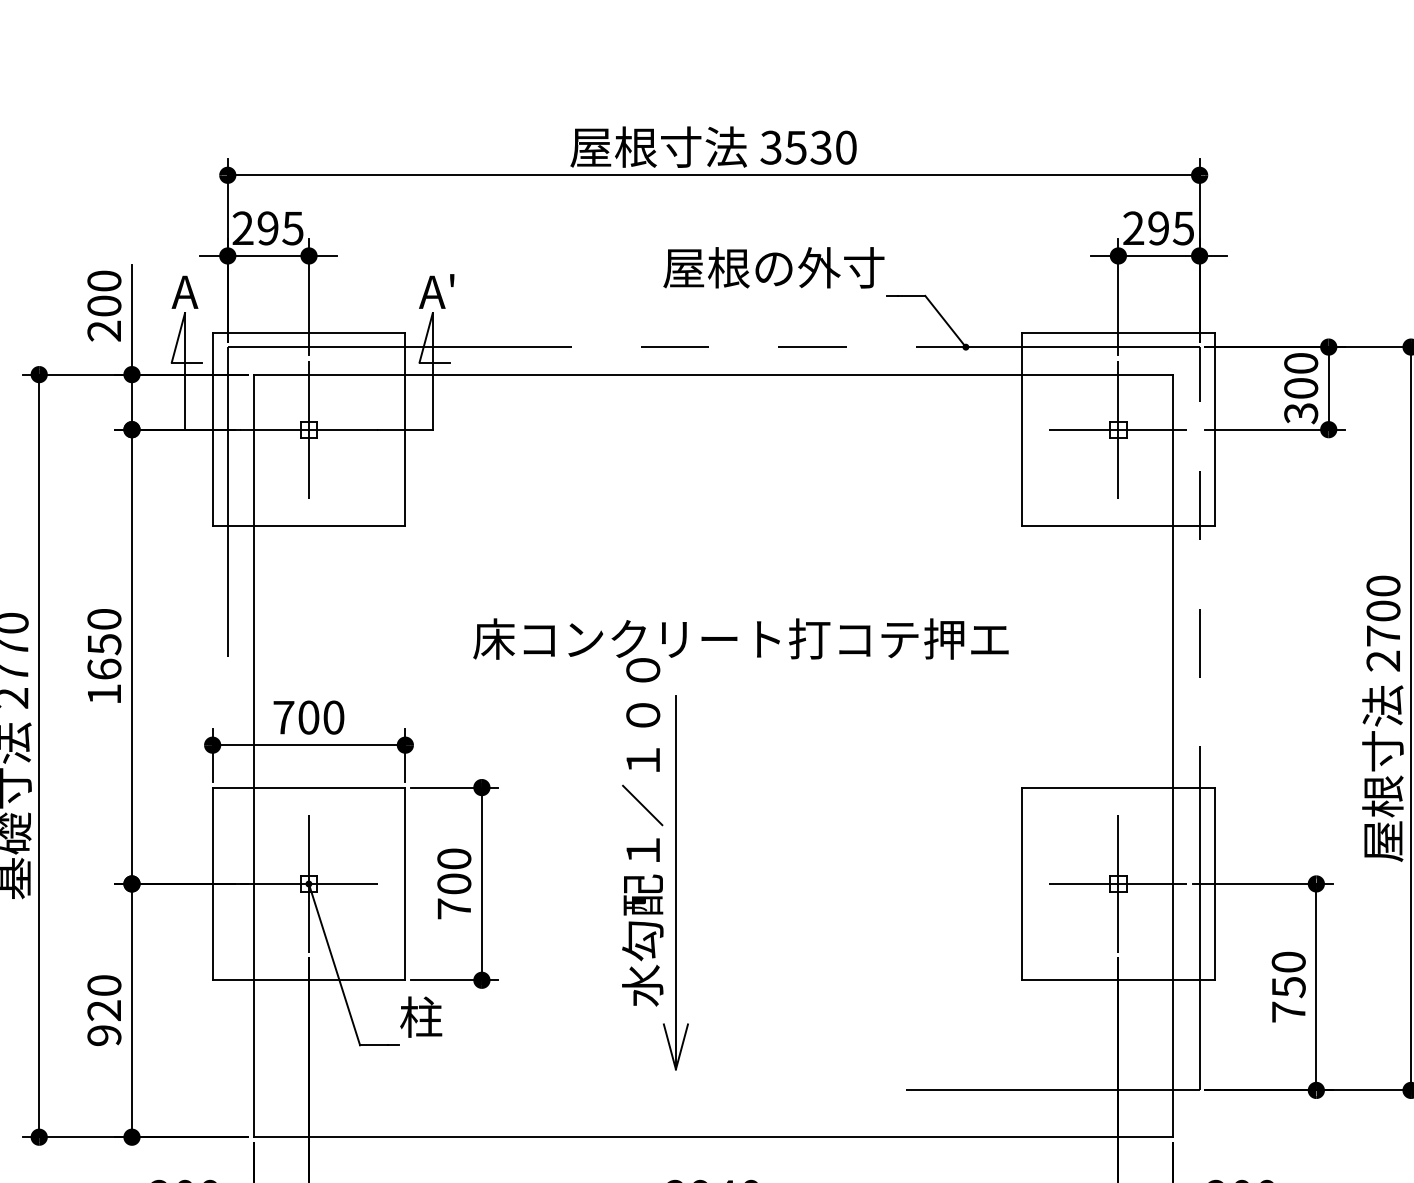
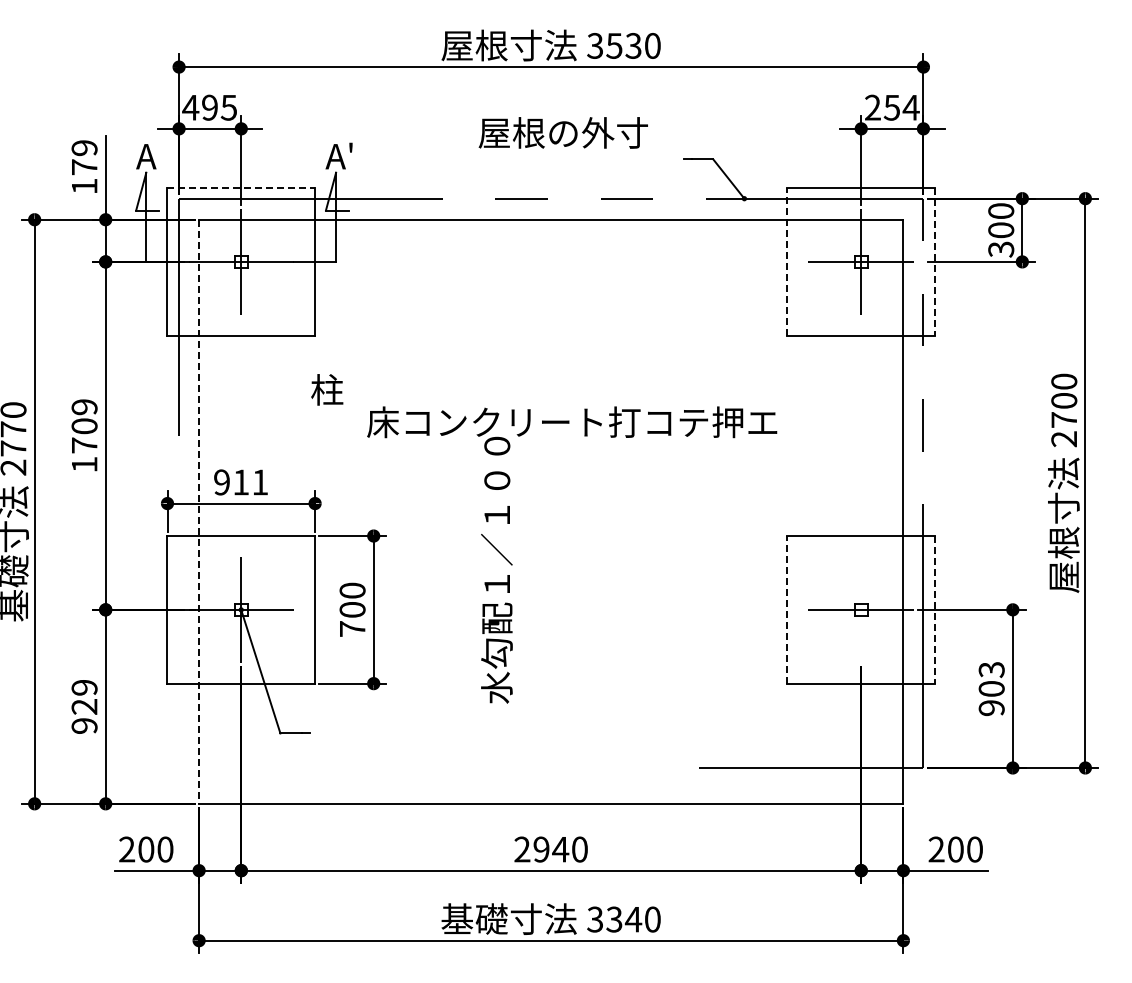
text: (242, 228) -> (190, 107), 295 -> 495
text: (1170, 228) -> (901, 107), 295 -> 254
text: (772, 267) -> (562, 132), moved
text: (104, 306) -> (84, 167), 200 -> 179
line: (309, 333) -> (241, 188), solid -> dashed
line: (1022, 429) -> (787, 261), solid -> dashed
line: (1214, 429) -> (934, 261), solid -> dashed
text: (104, 644) -> (84, 426), 1650 -> 1709
text: (309, 717) -> (241, 482), 700 -> 911
line: (254, 756) -> (199, 512), solid -> dashed
part: (676, 882) -> (522, 608), removed
line: (1022, 883) -> (787, 609), solid -> dashed
line: (1118, 883) -> (861, 609), removed
line: (1214, 883) -> (934, 609), solid -> dashed
text: (104, 985) -> (84, 687), 920 -> 929
text: (1288, 986) -> (991, 688), 750 -> 903
text: (421, 1016) -> (327, 389), moved

